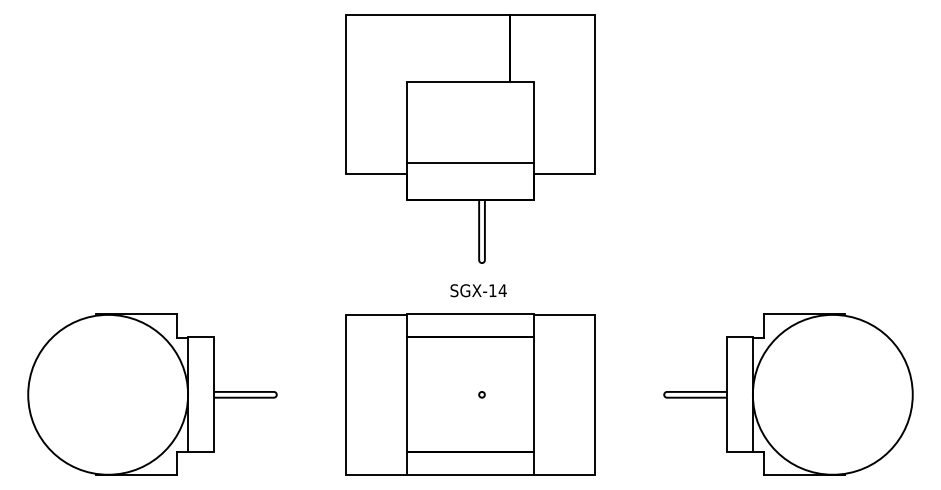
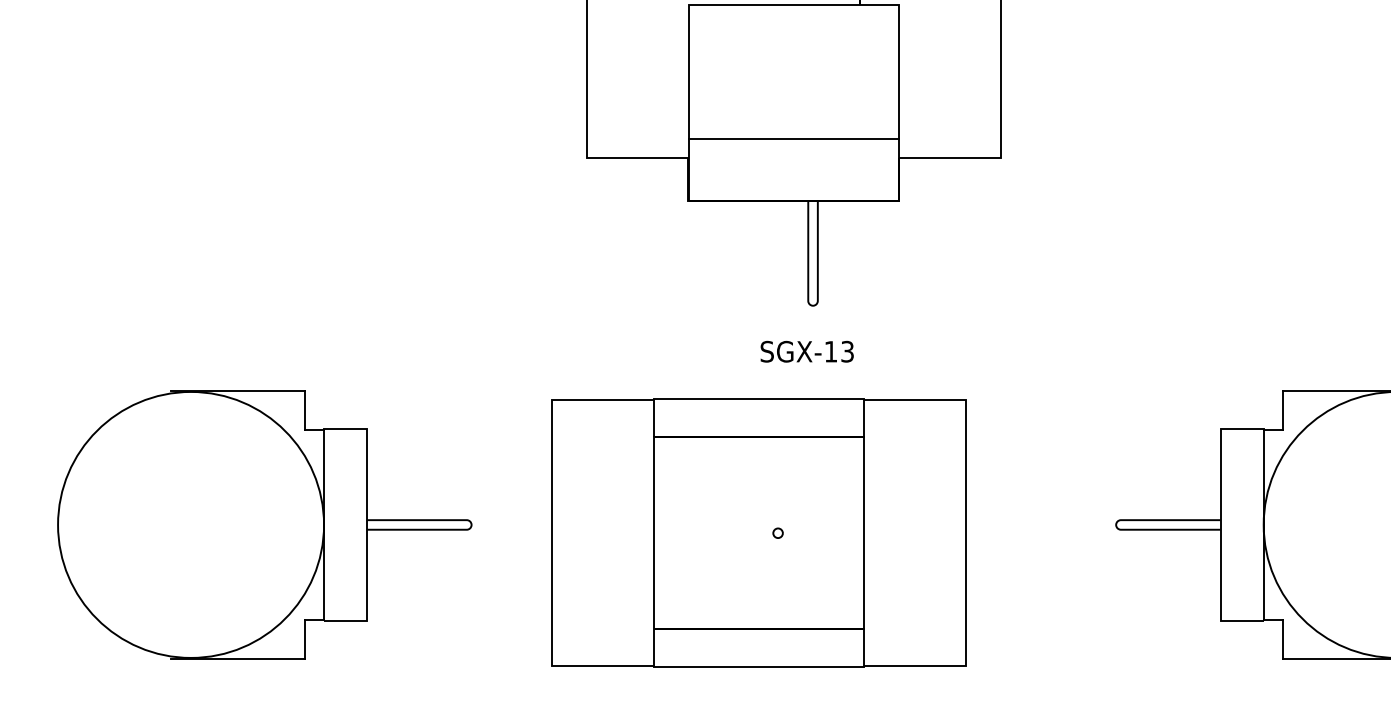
text: (502, 290) -> (847, 351), SGX-14 -> SGX-13
part: (470, 394) -> (758, 532), moved

